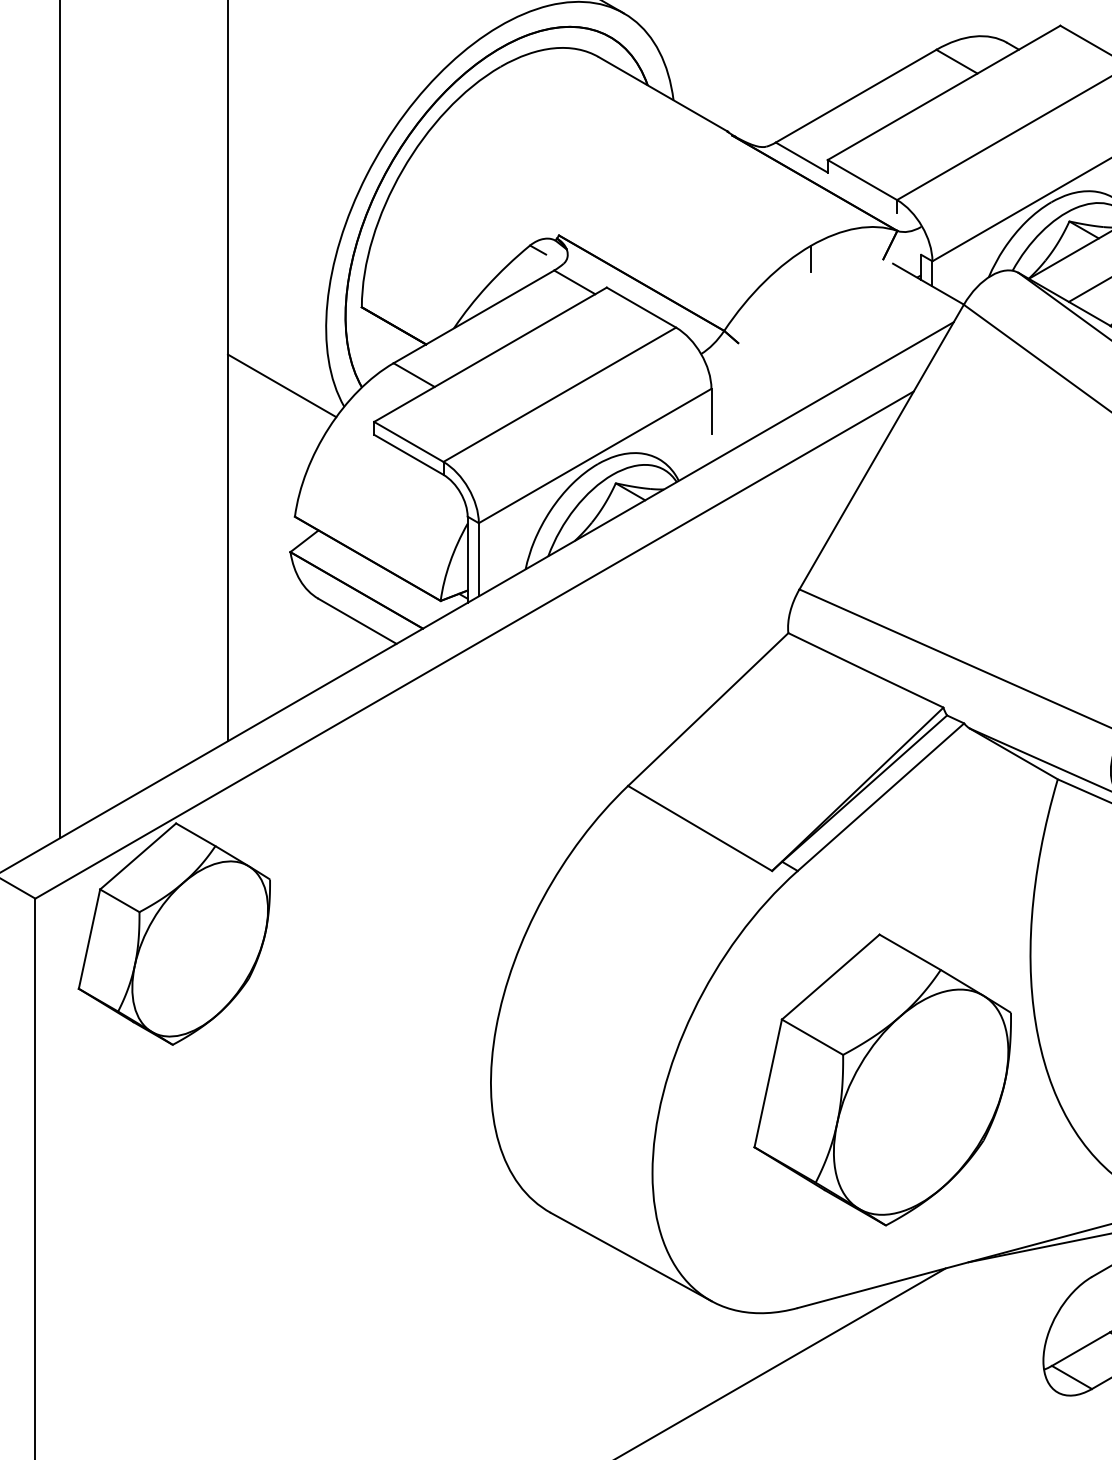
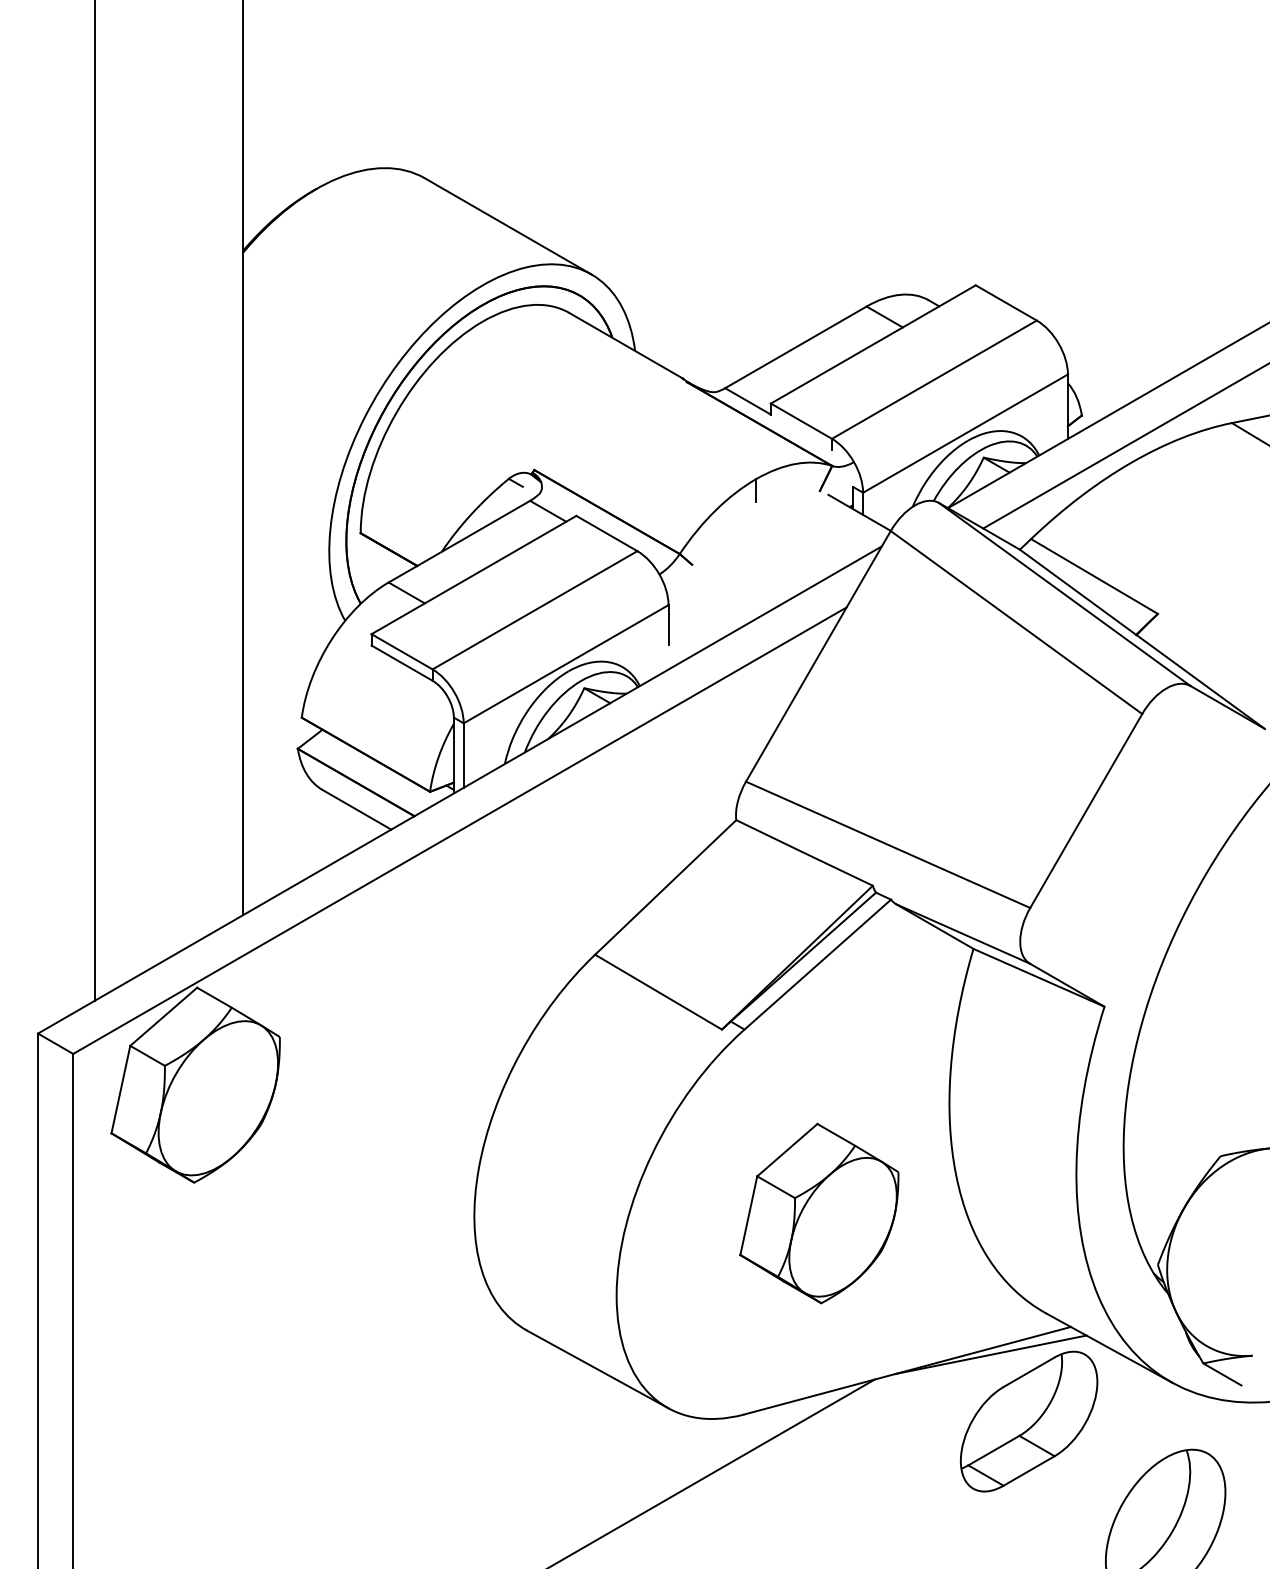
line: (282, 384) -> (290, 601), removed
part: (882, 1079) -> (819, 1213), size x0.7

